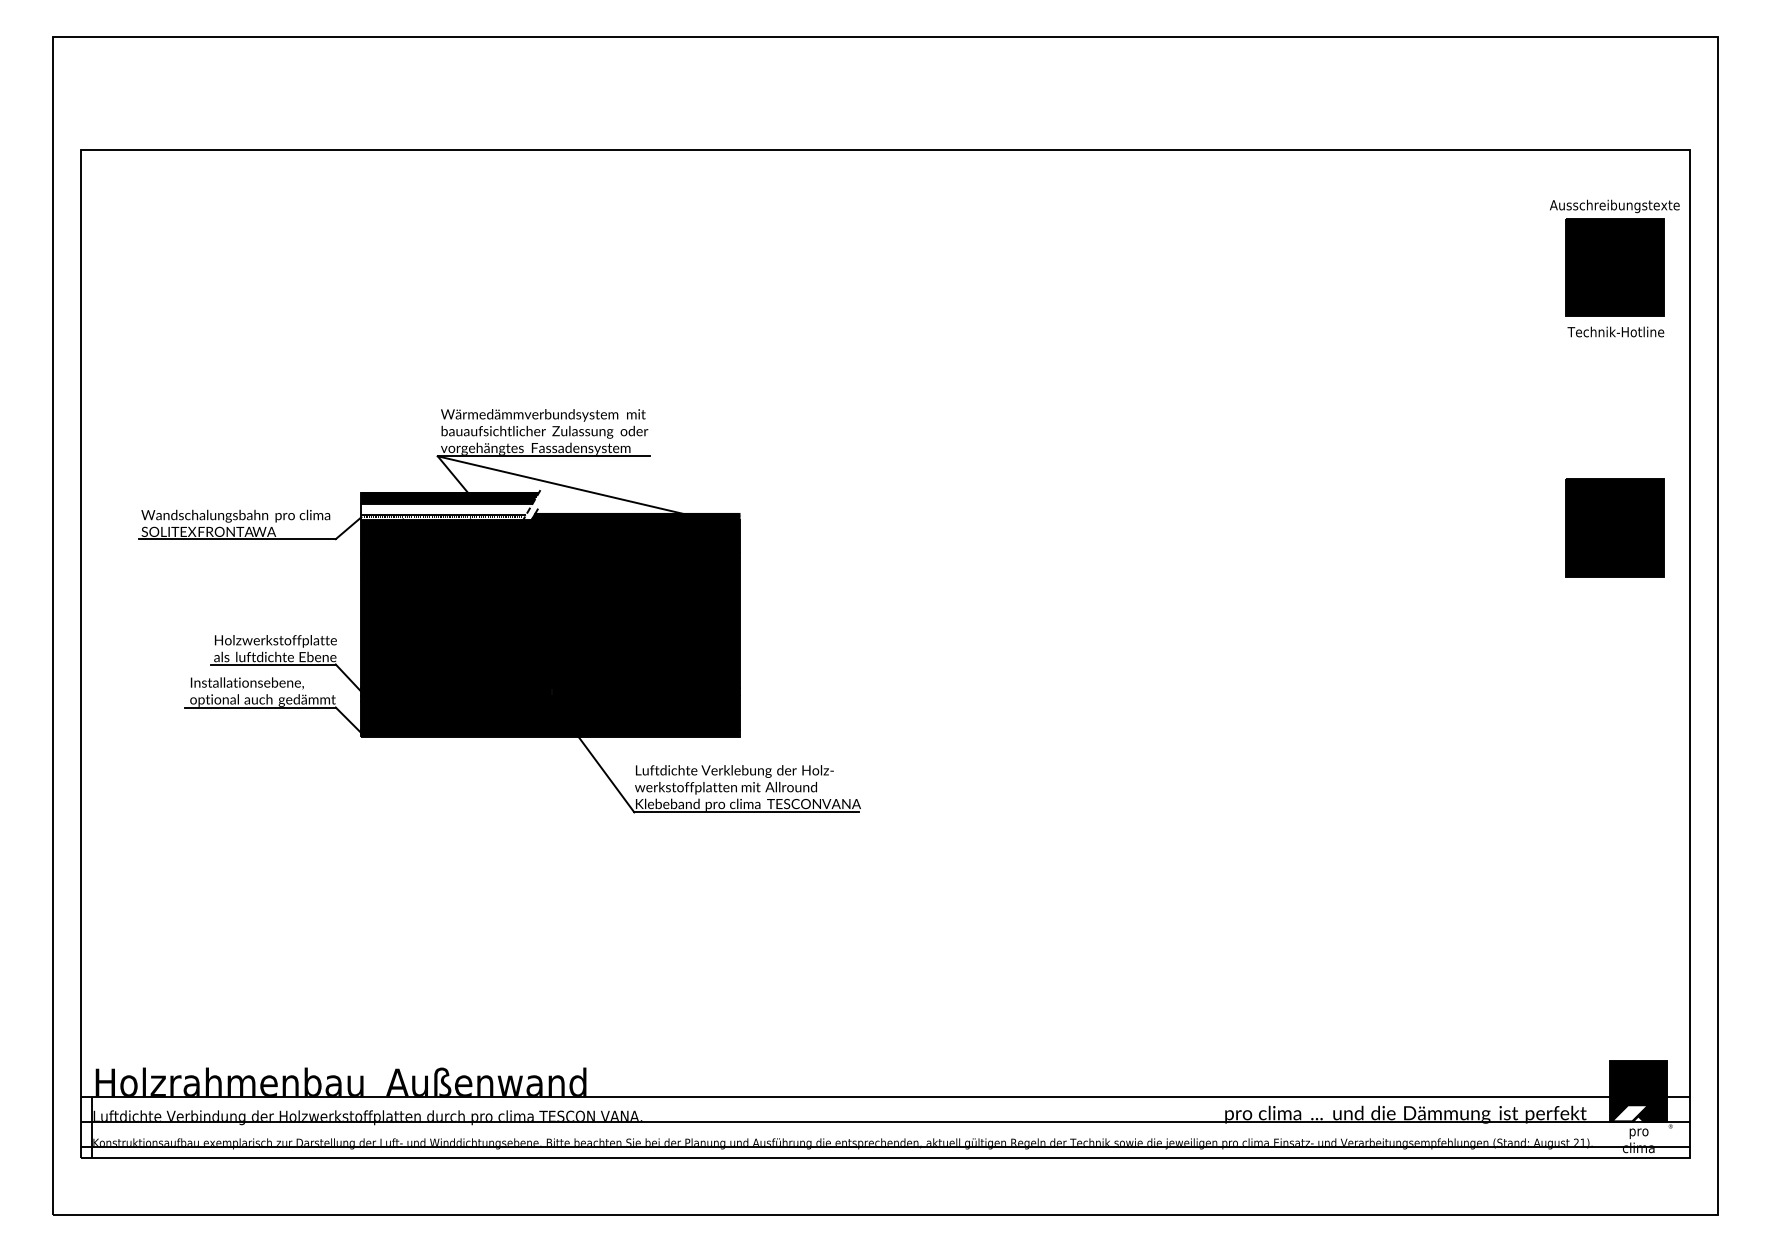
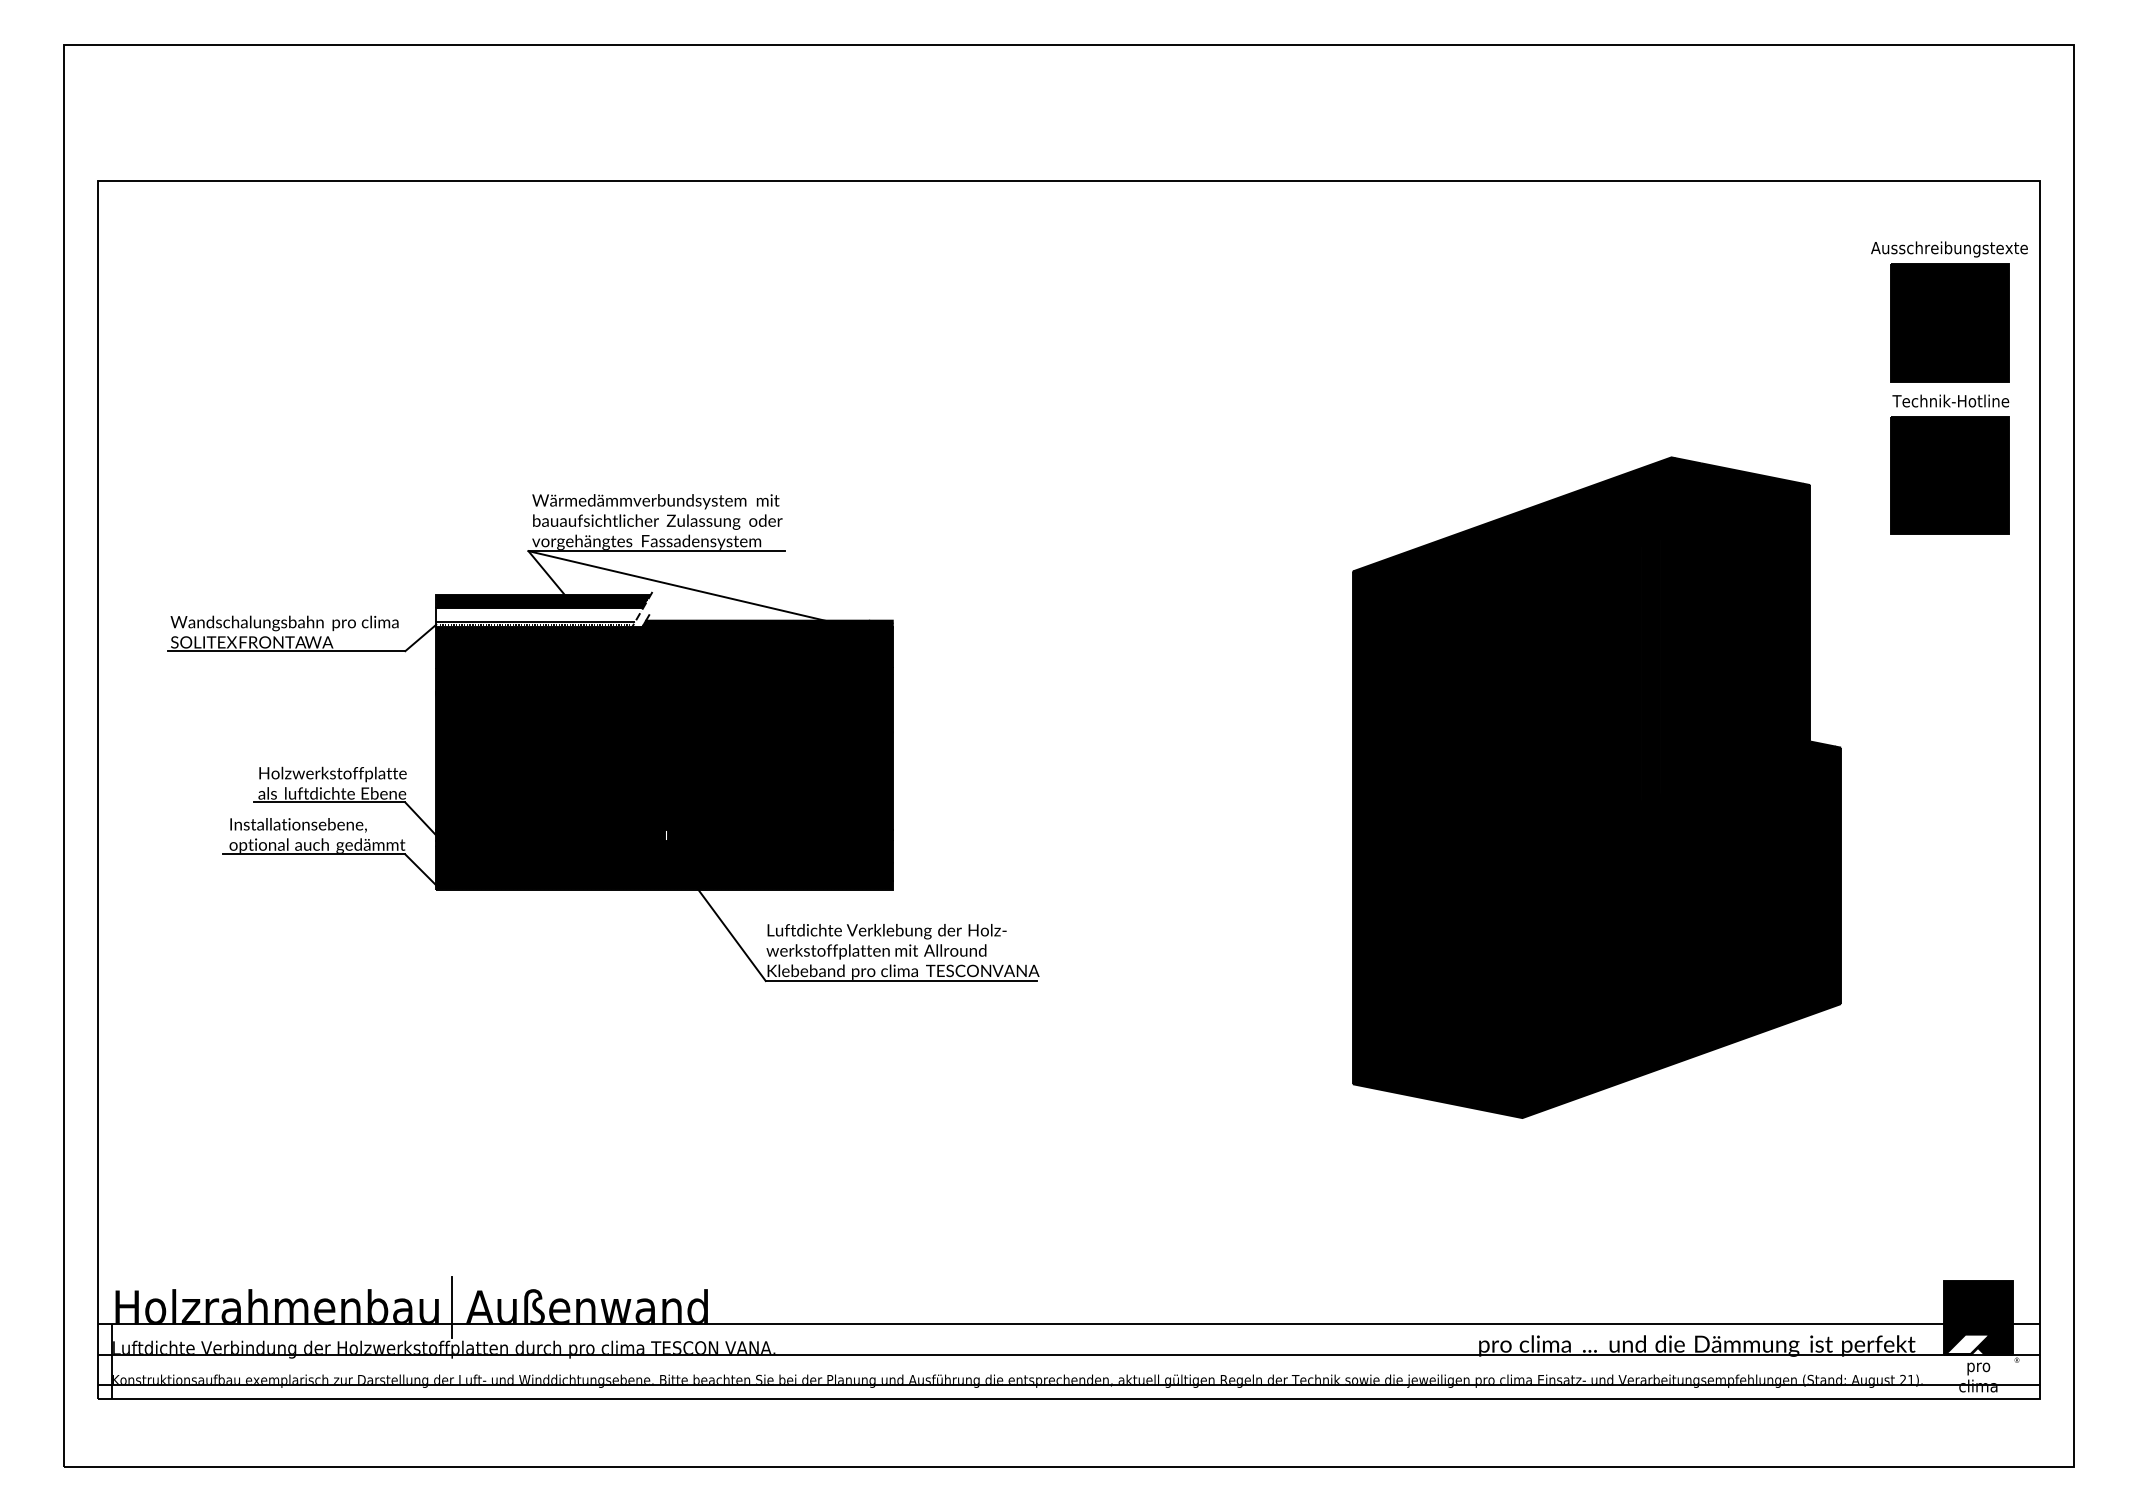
part: (1614, 527) -> (1949, 475), moved
part: (1322, 652) -> (1596, 787), added
line: (374, 1082) -> (451, 1307), added

